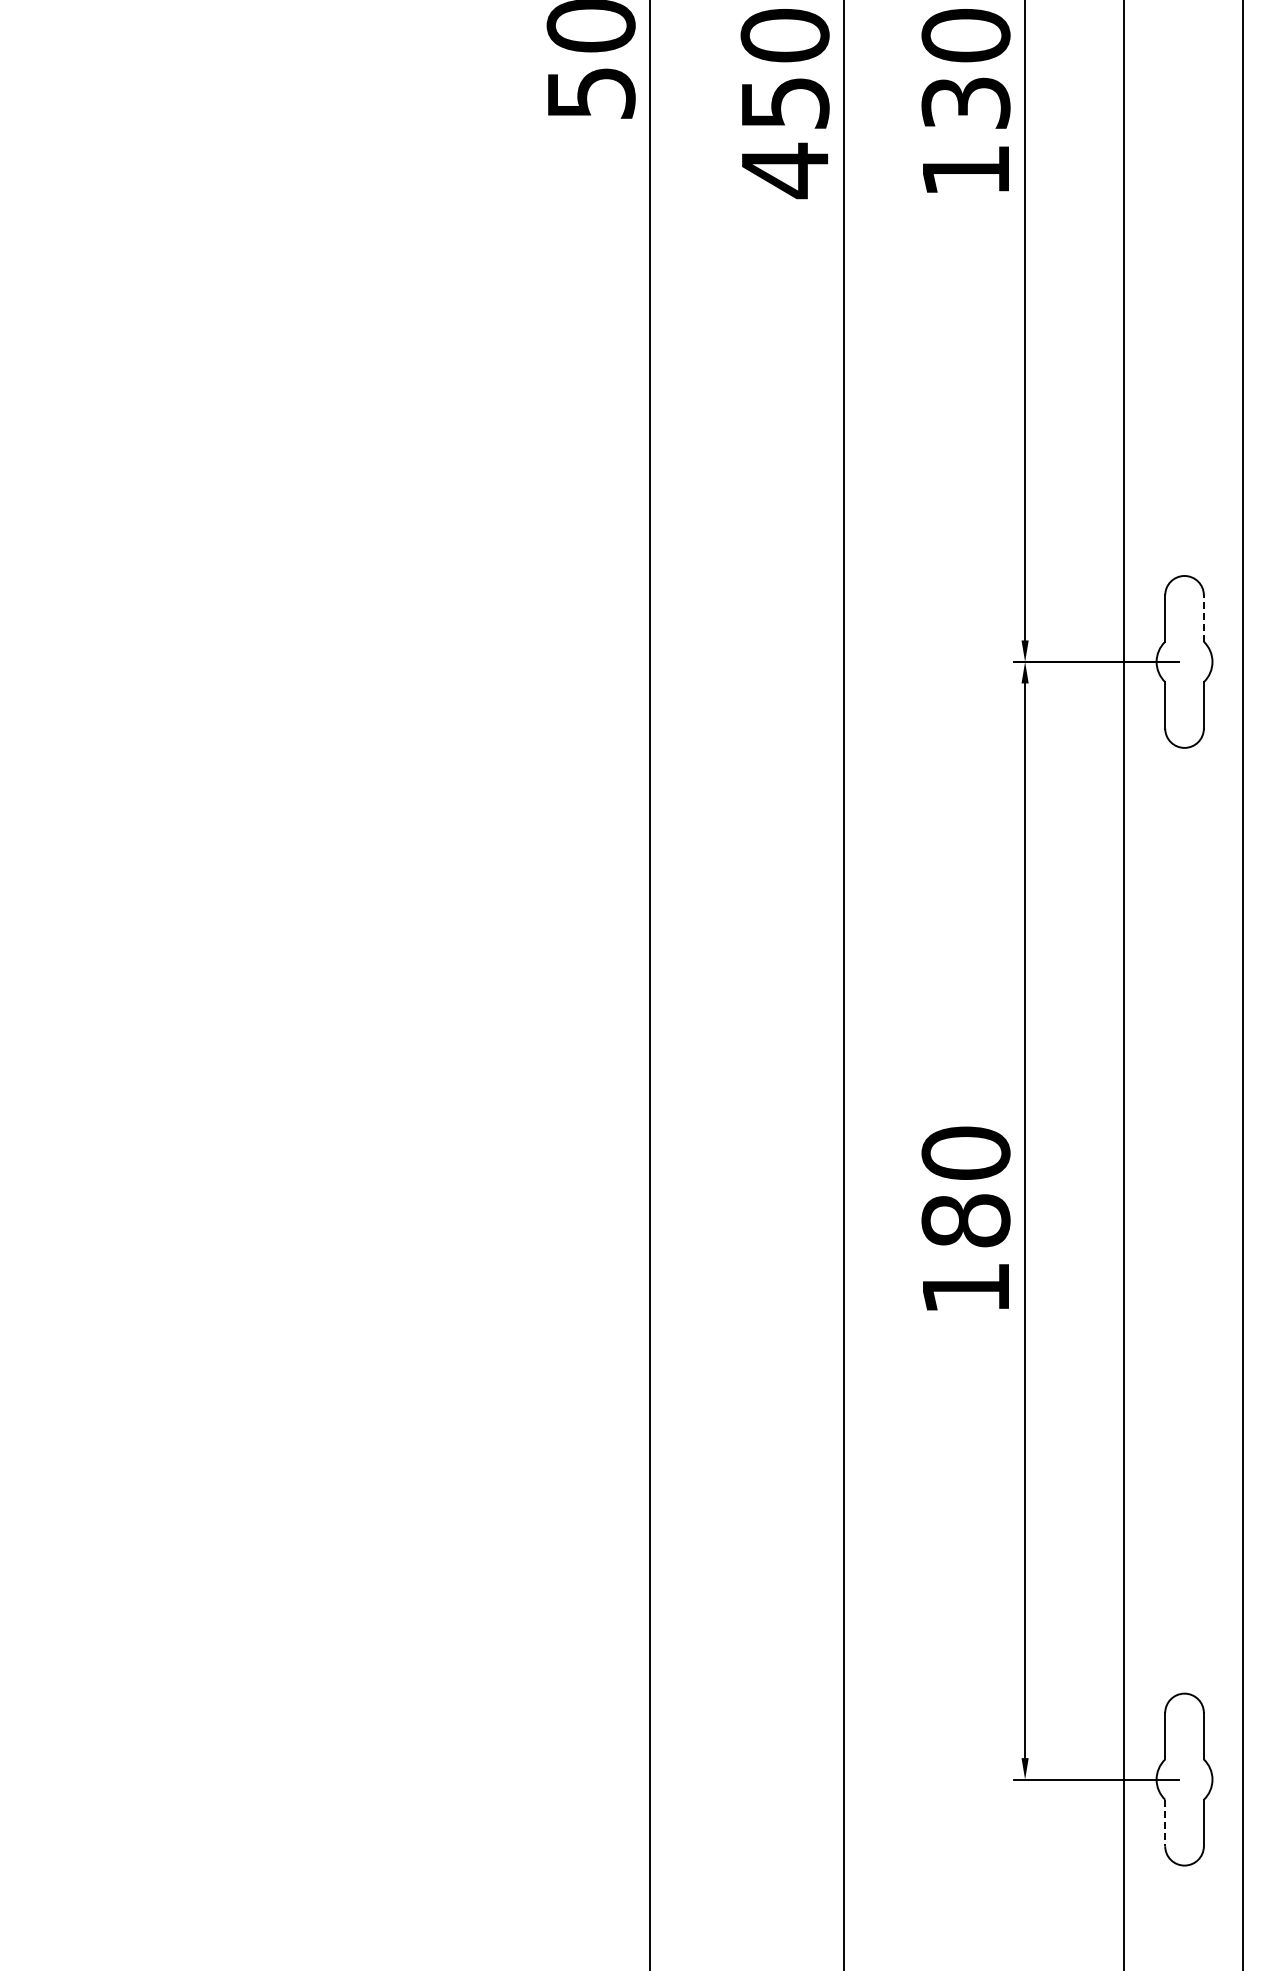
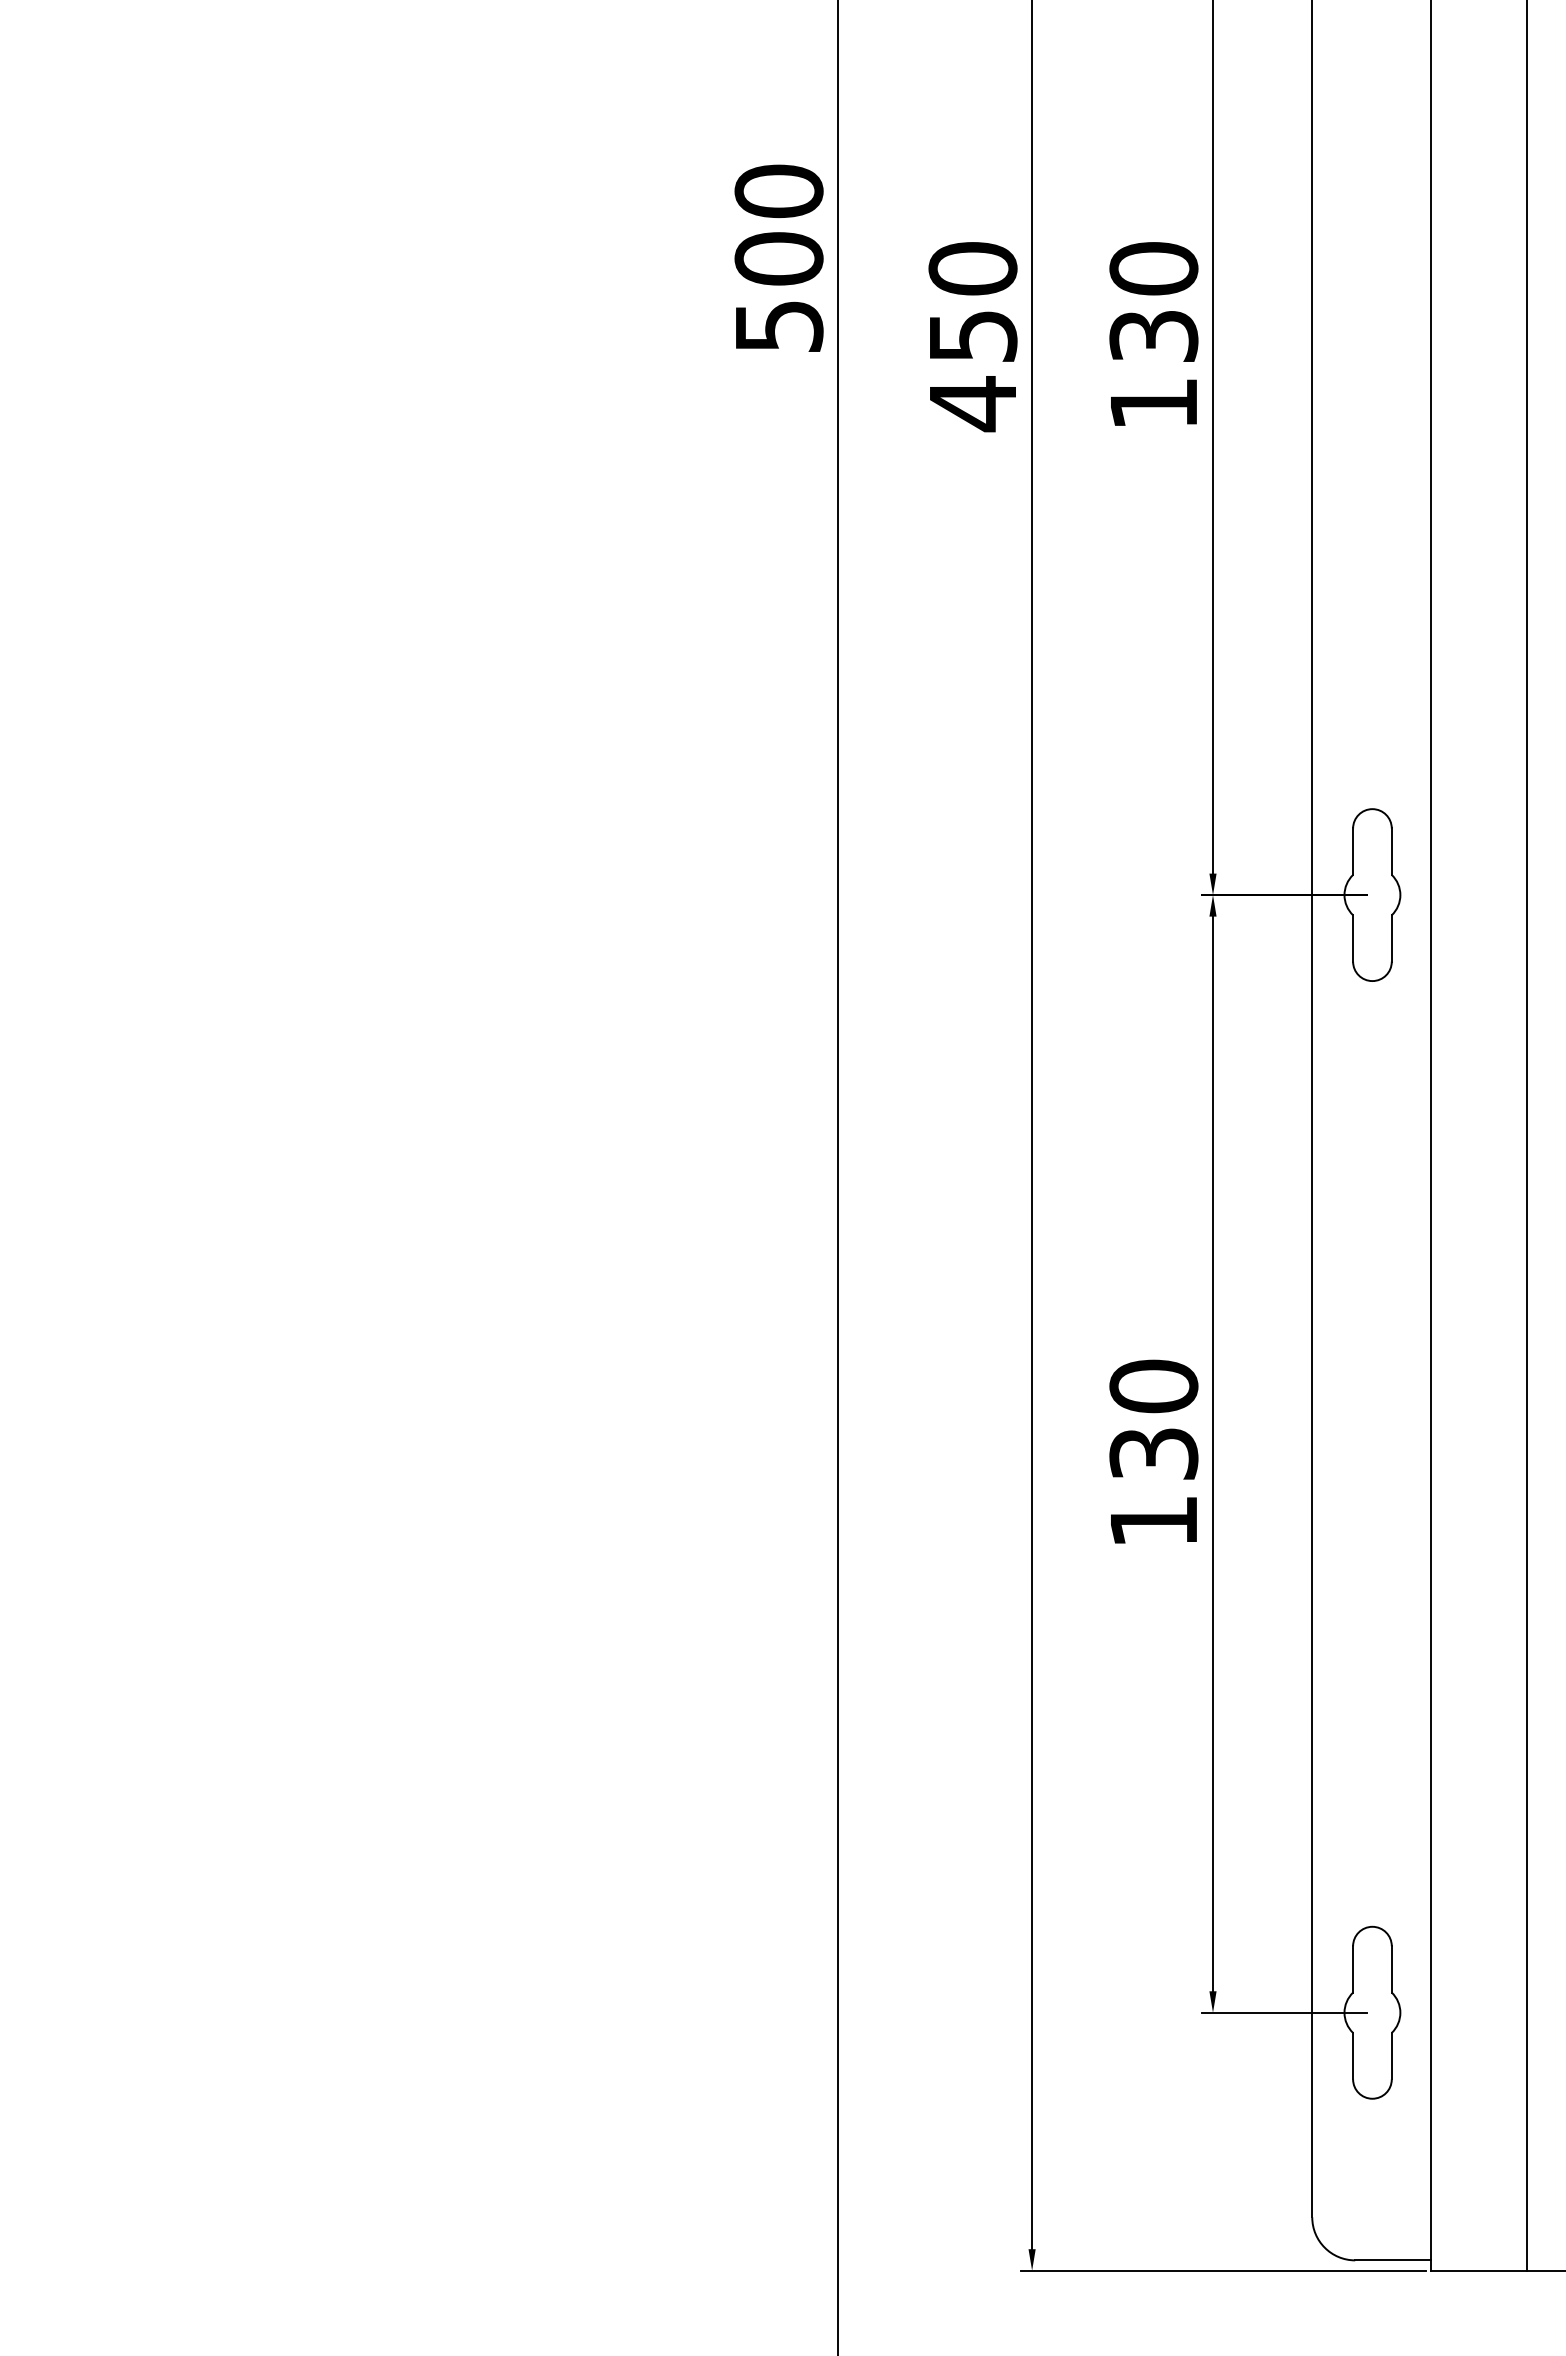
line: (1203, 618) -> (1391, 851), dashed -> solid
text: (965, 1220) -> (1153, 1453), 180 -> 130
line: (1165, 1823) -> (1353, 2056), dashed -> solid

